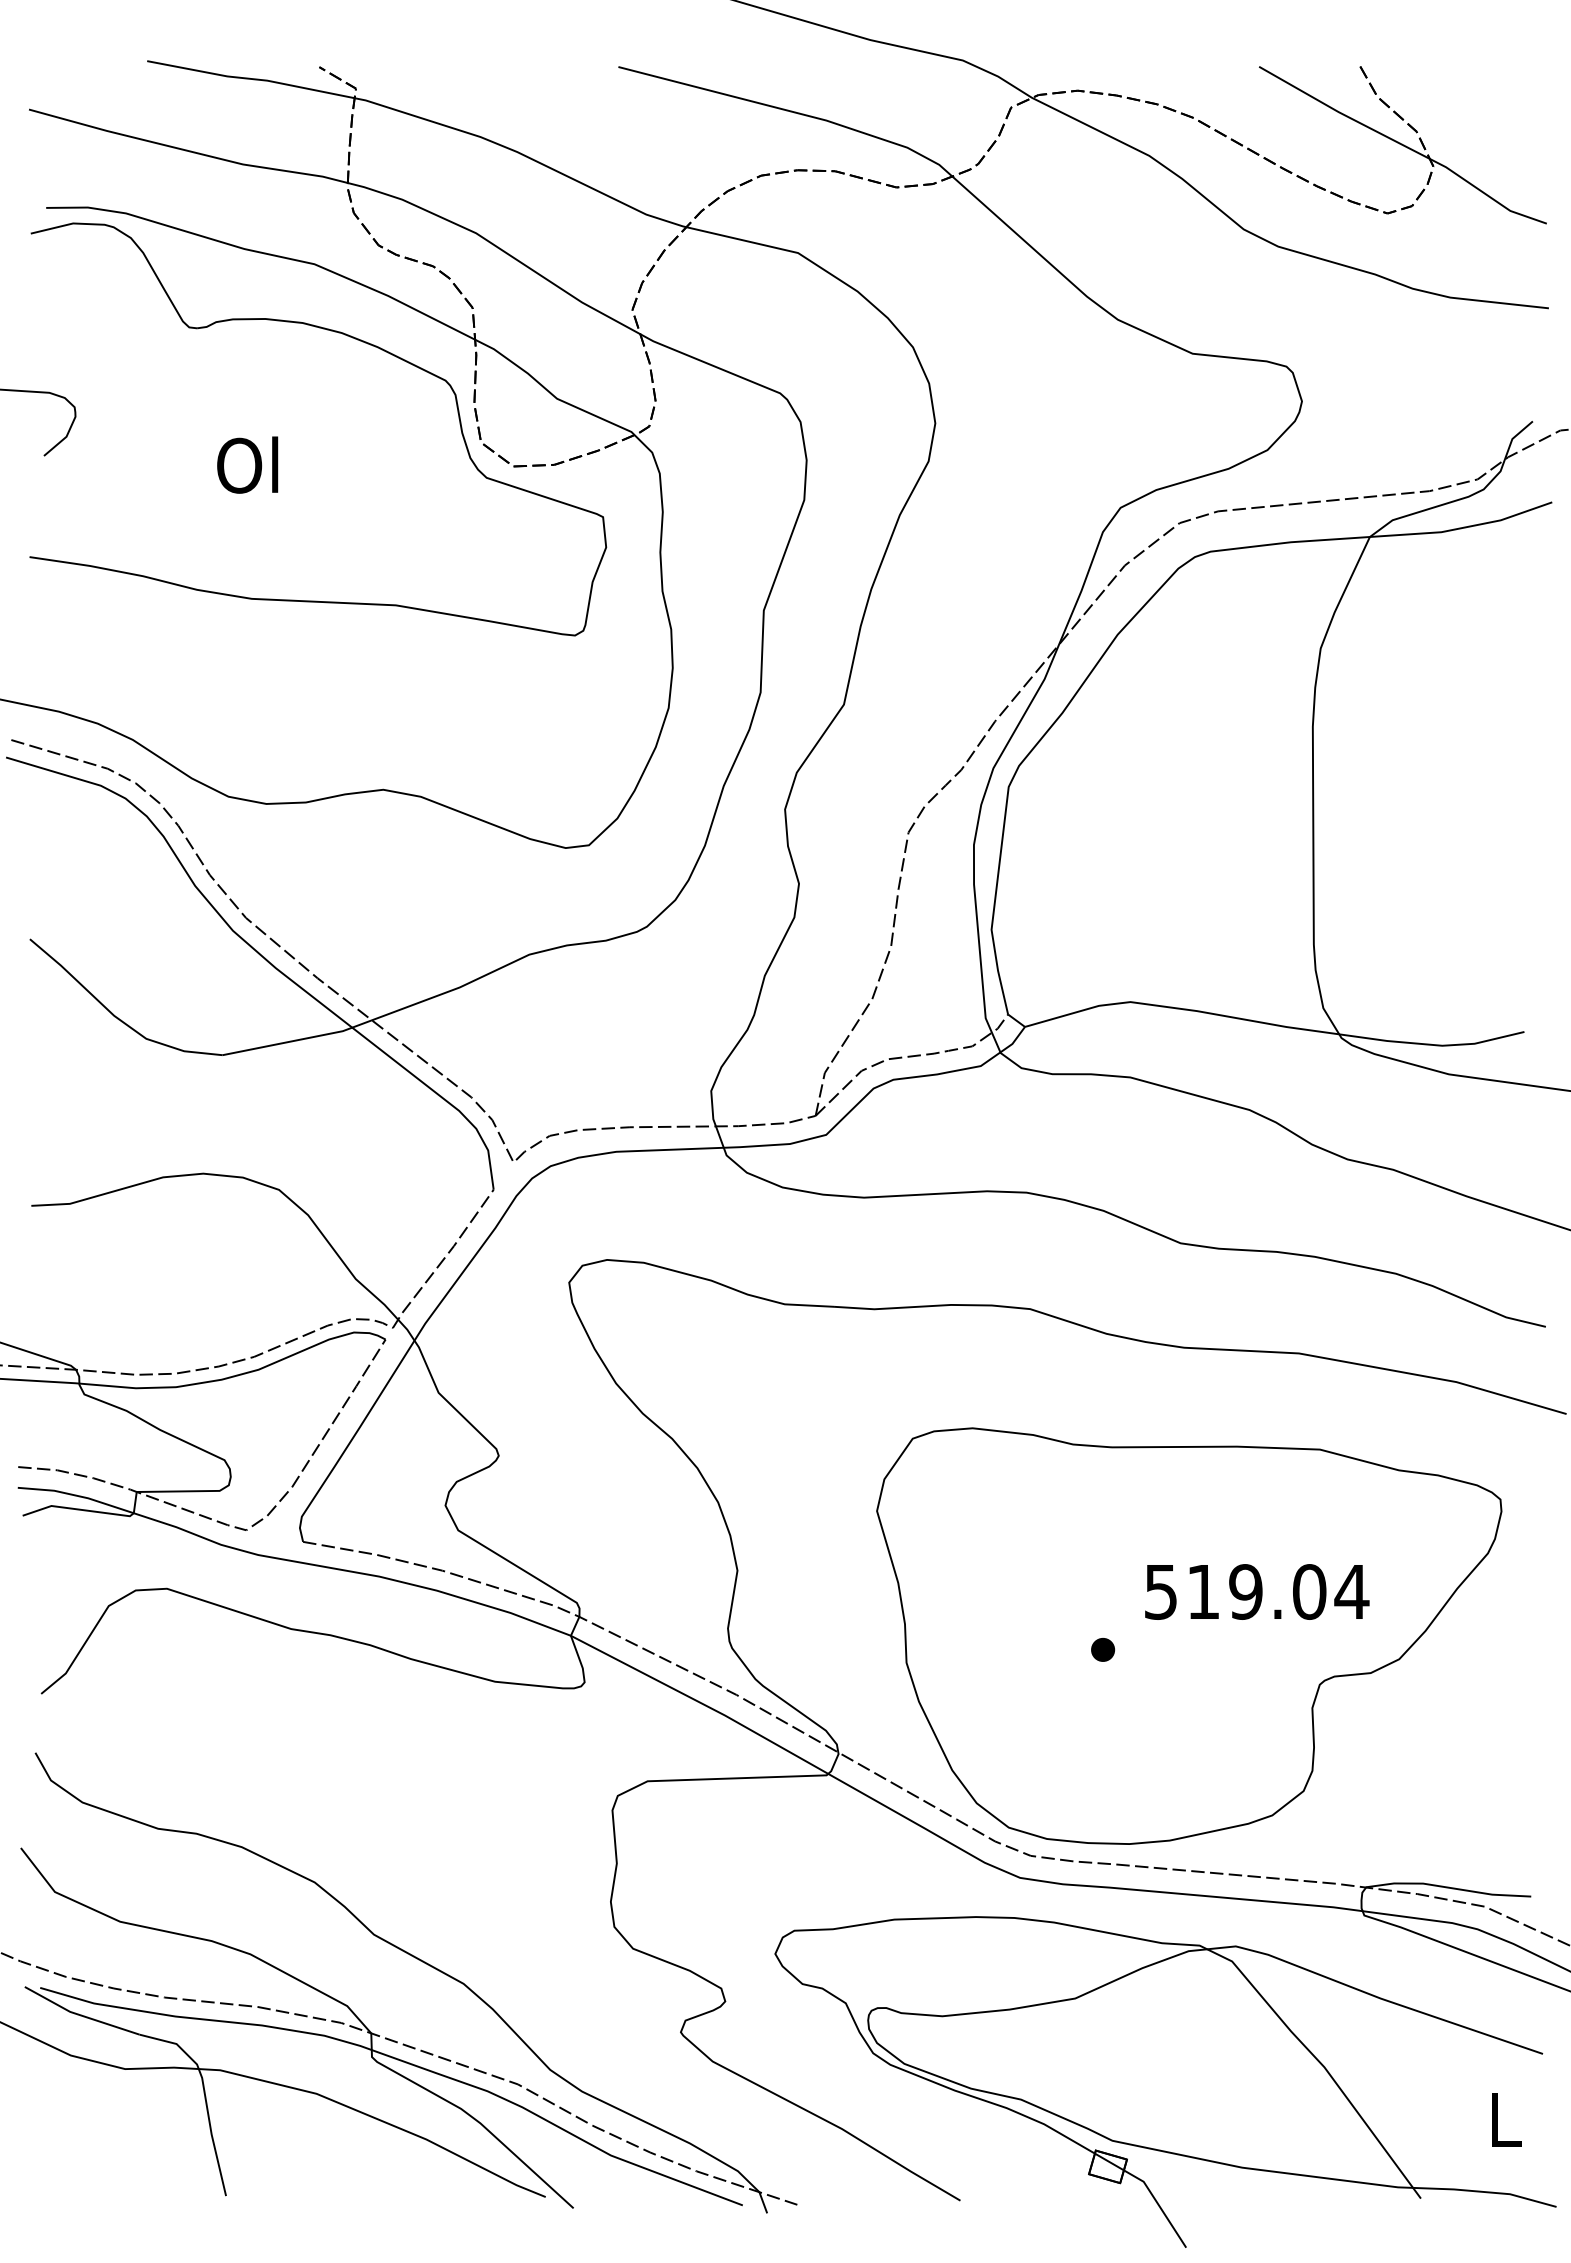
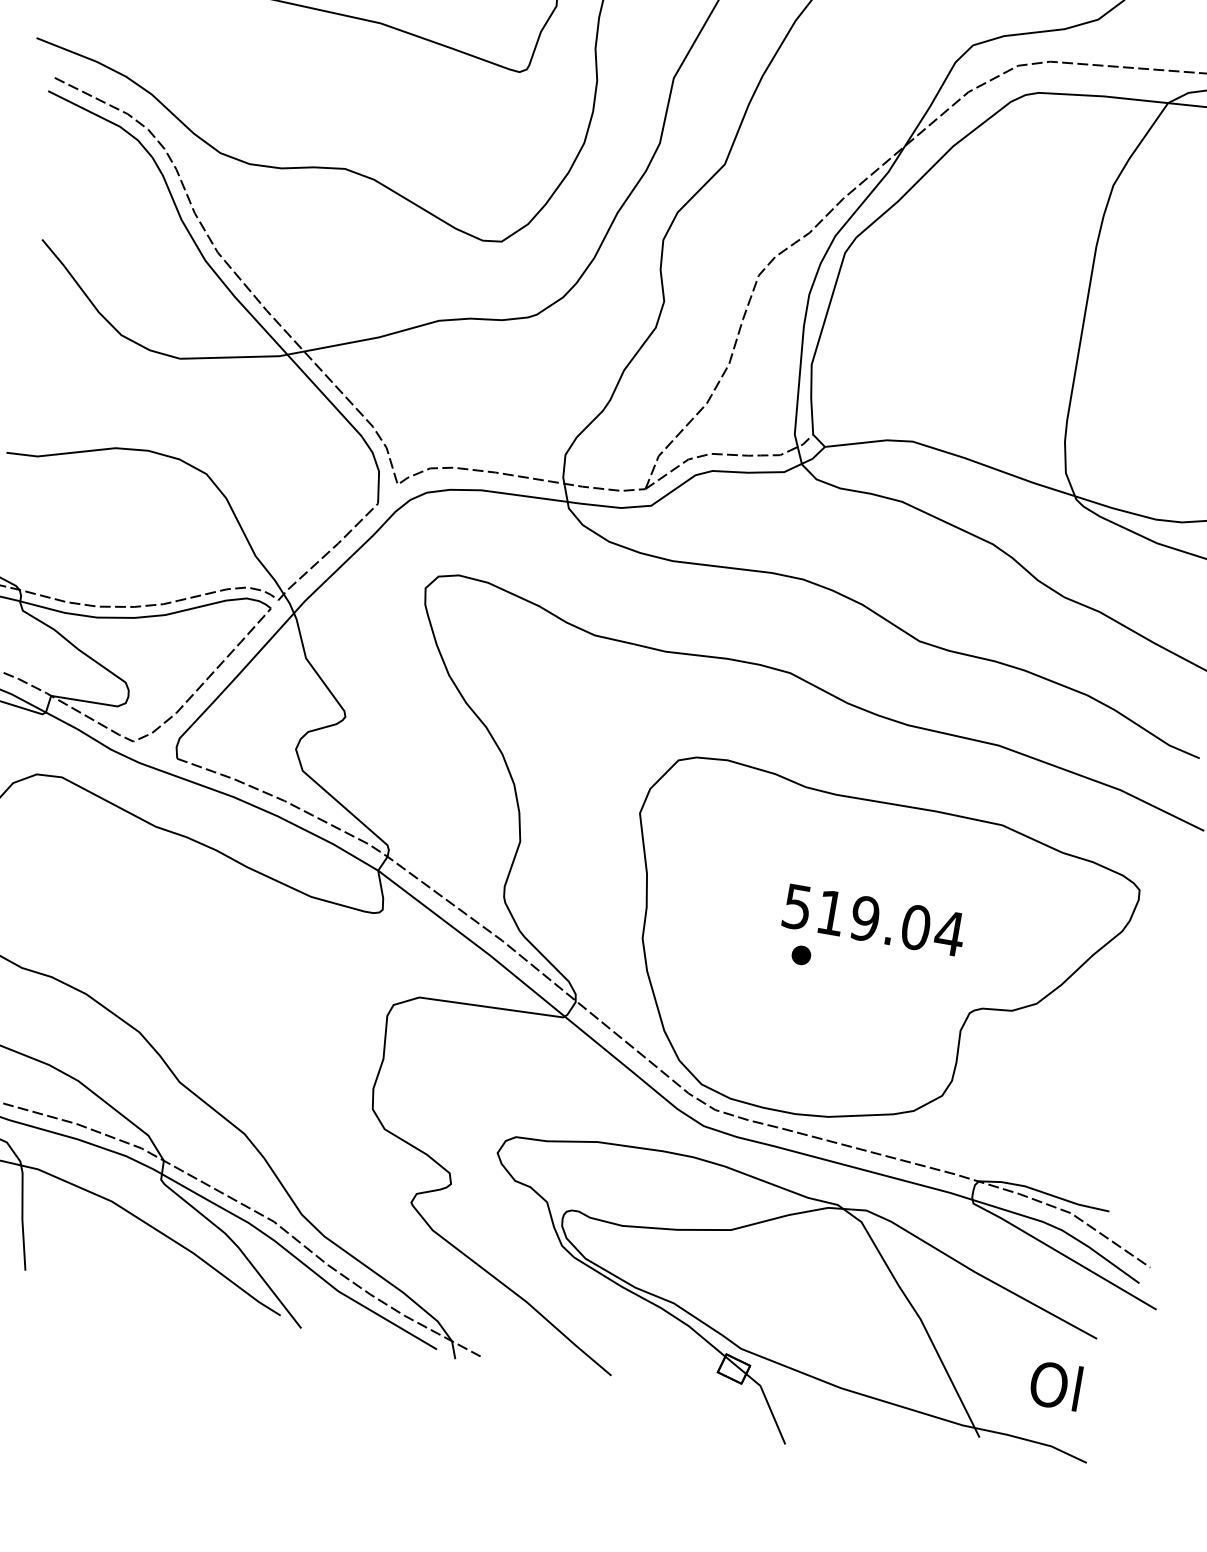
text: (1257, 1591) -> (874, 919), moved
text: (1502, 2118) -> (1055, 1384), L -> Ol

